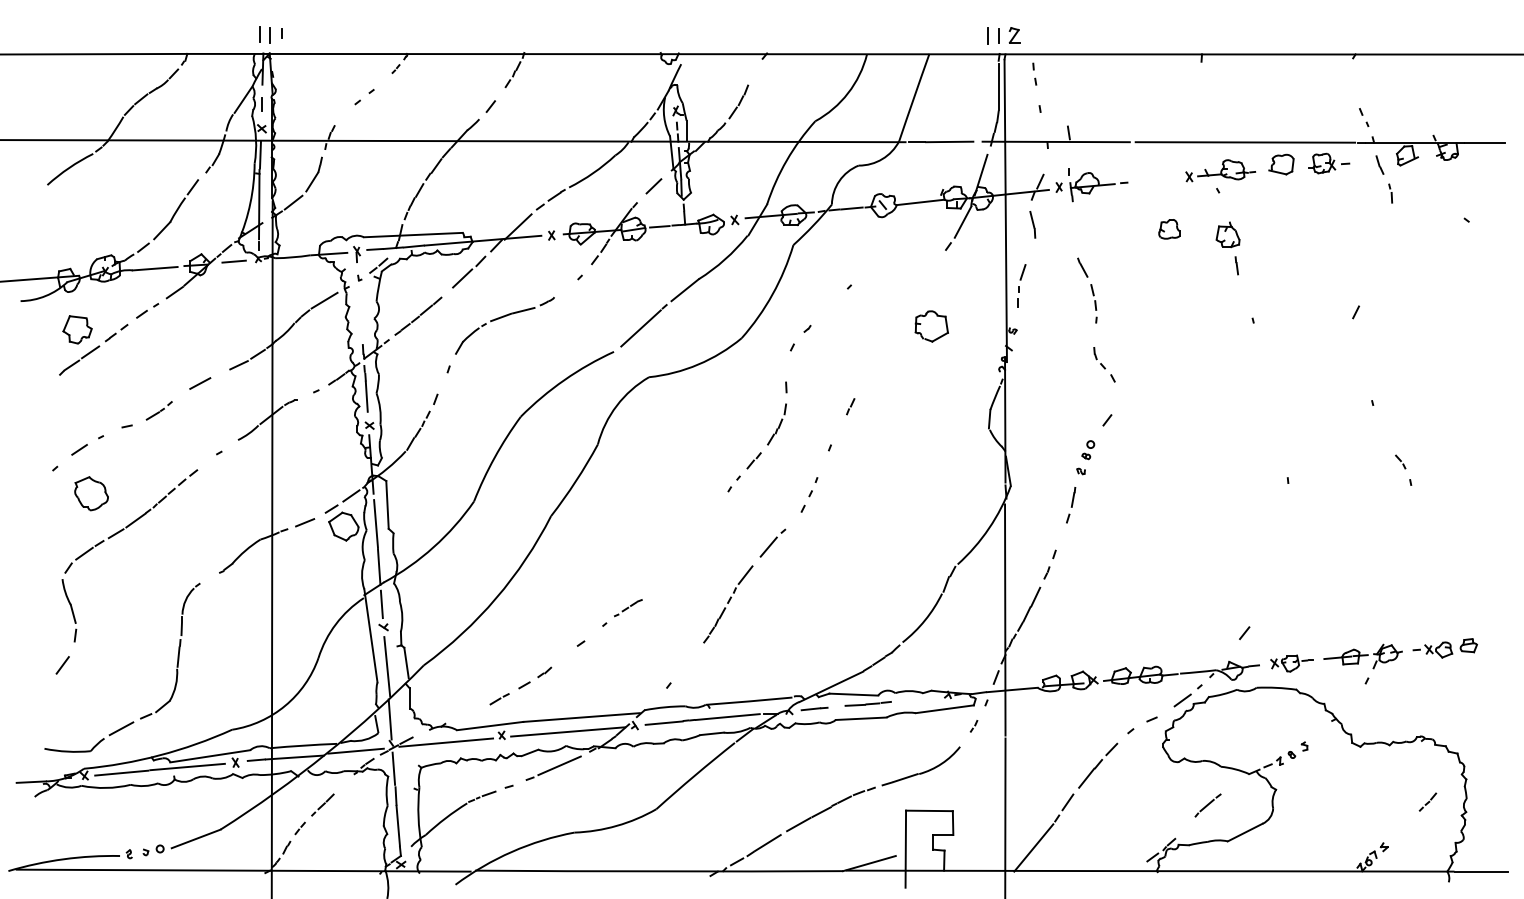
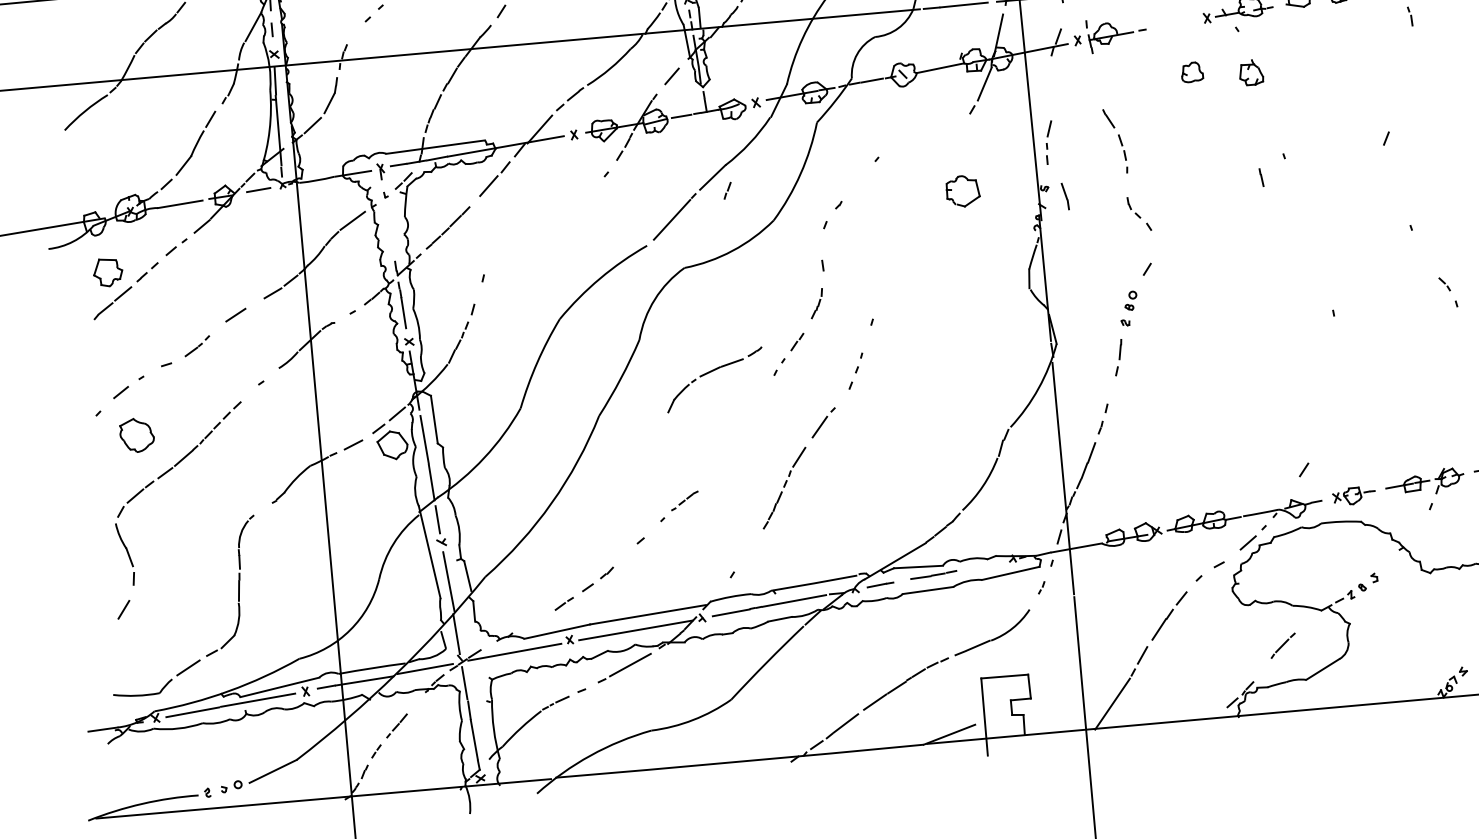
line: (1032, 224) -> (1065, 196), moved
line: (1236, 265) -> (1261, 177), moved
part: (501, 318) -> (710, 372), moved
line: (850, 406) -> (727, 190), moved
part: (776, 424) -> (816, 303), size x0.7

